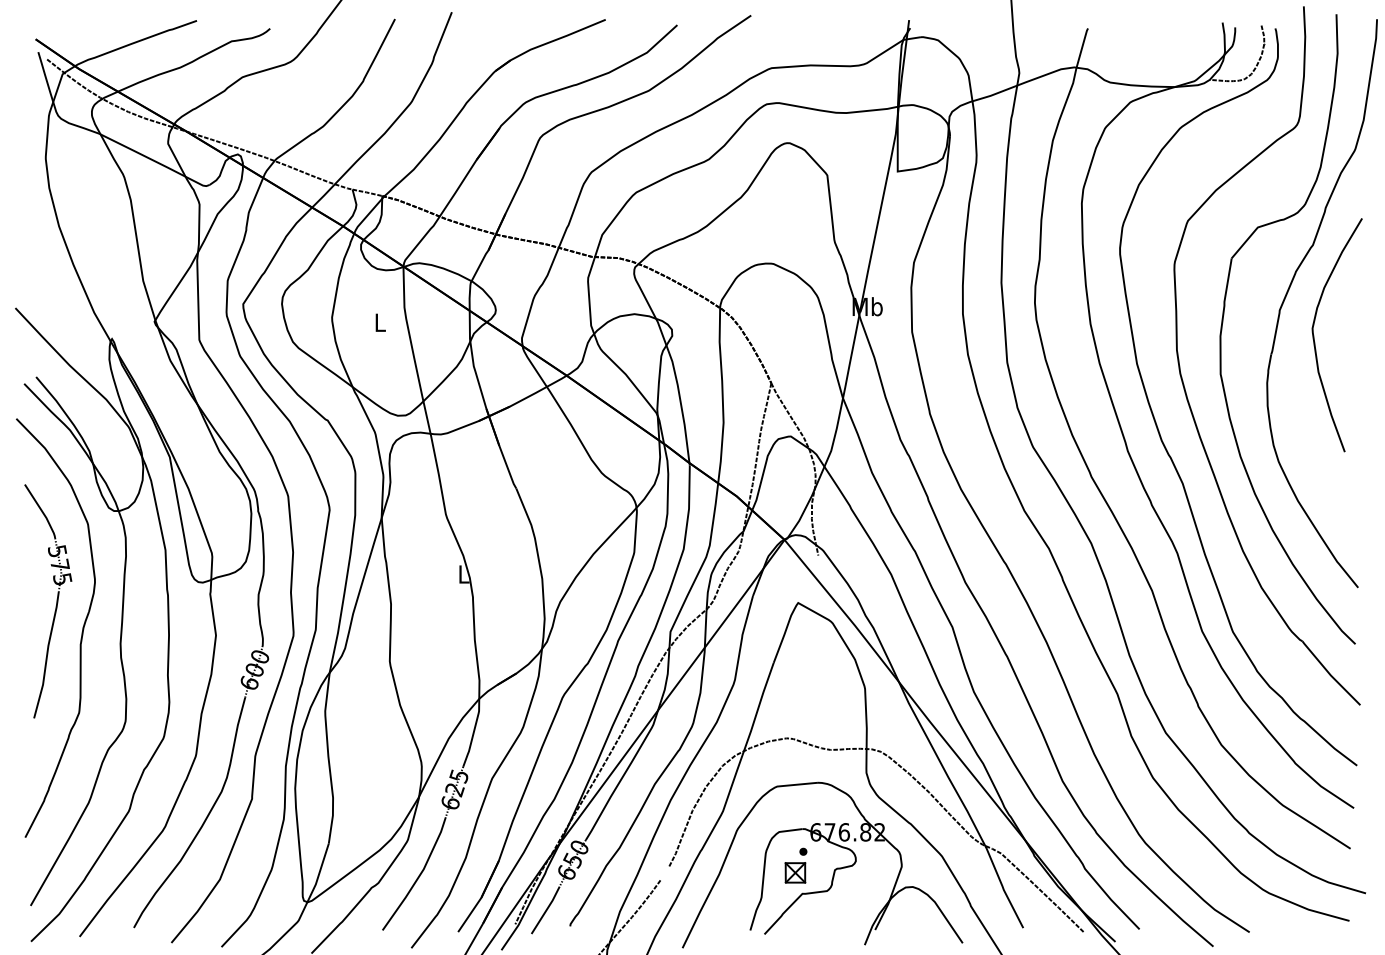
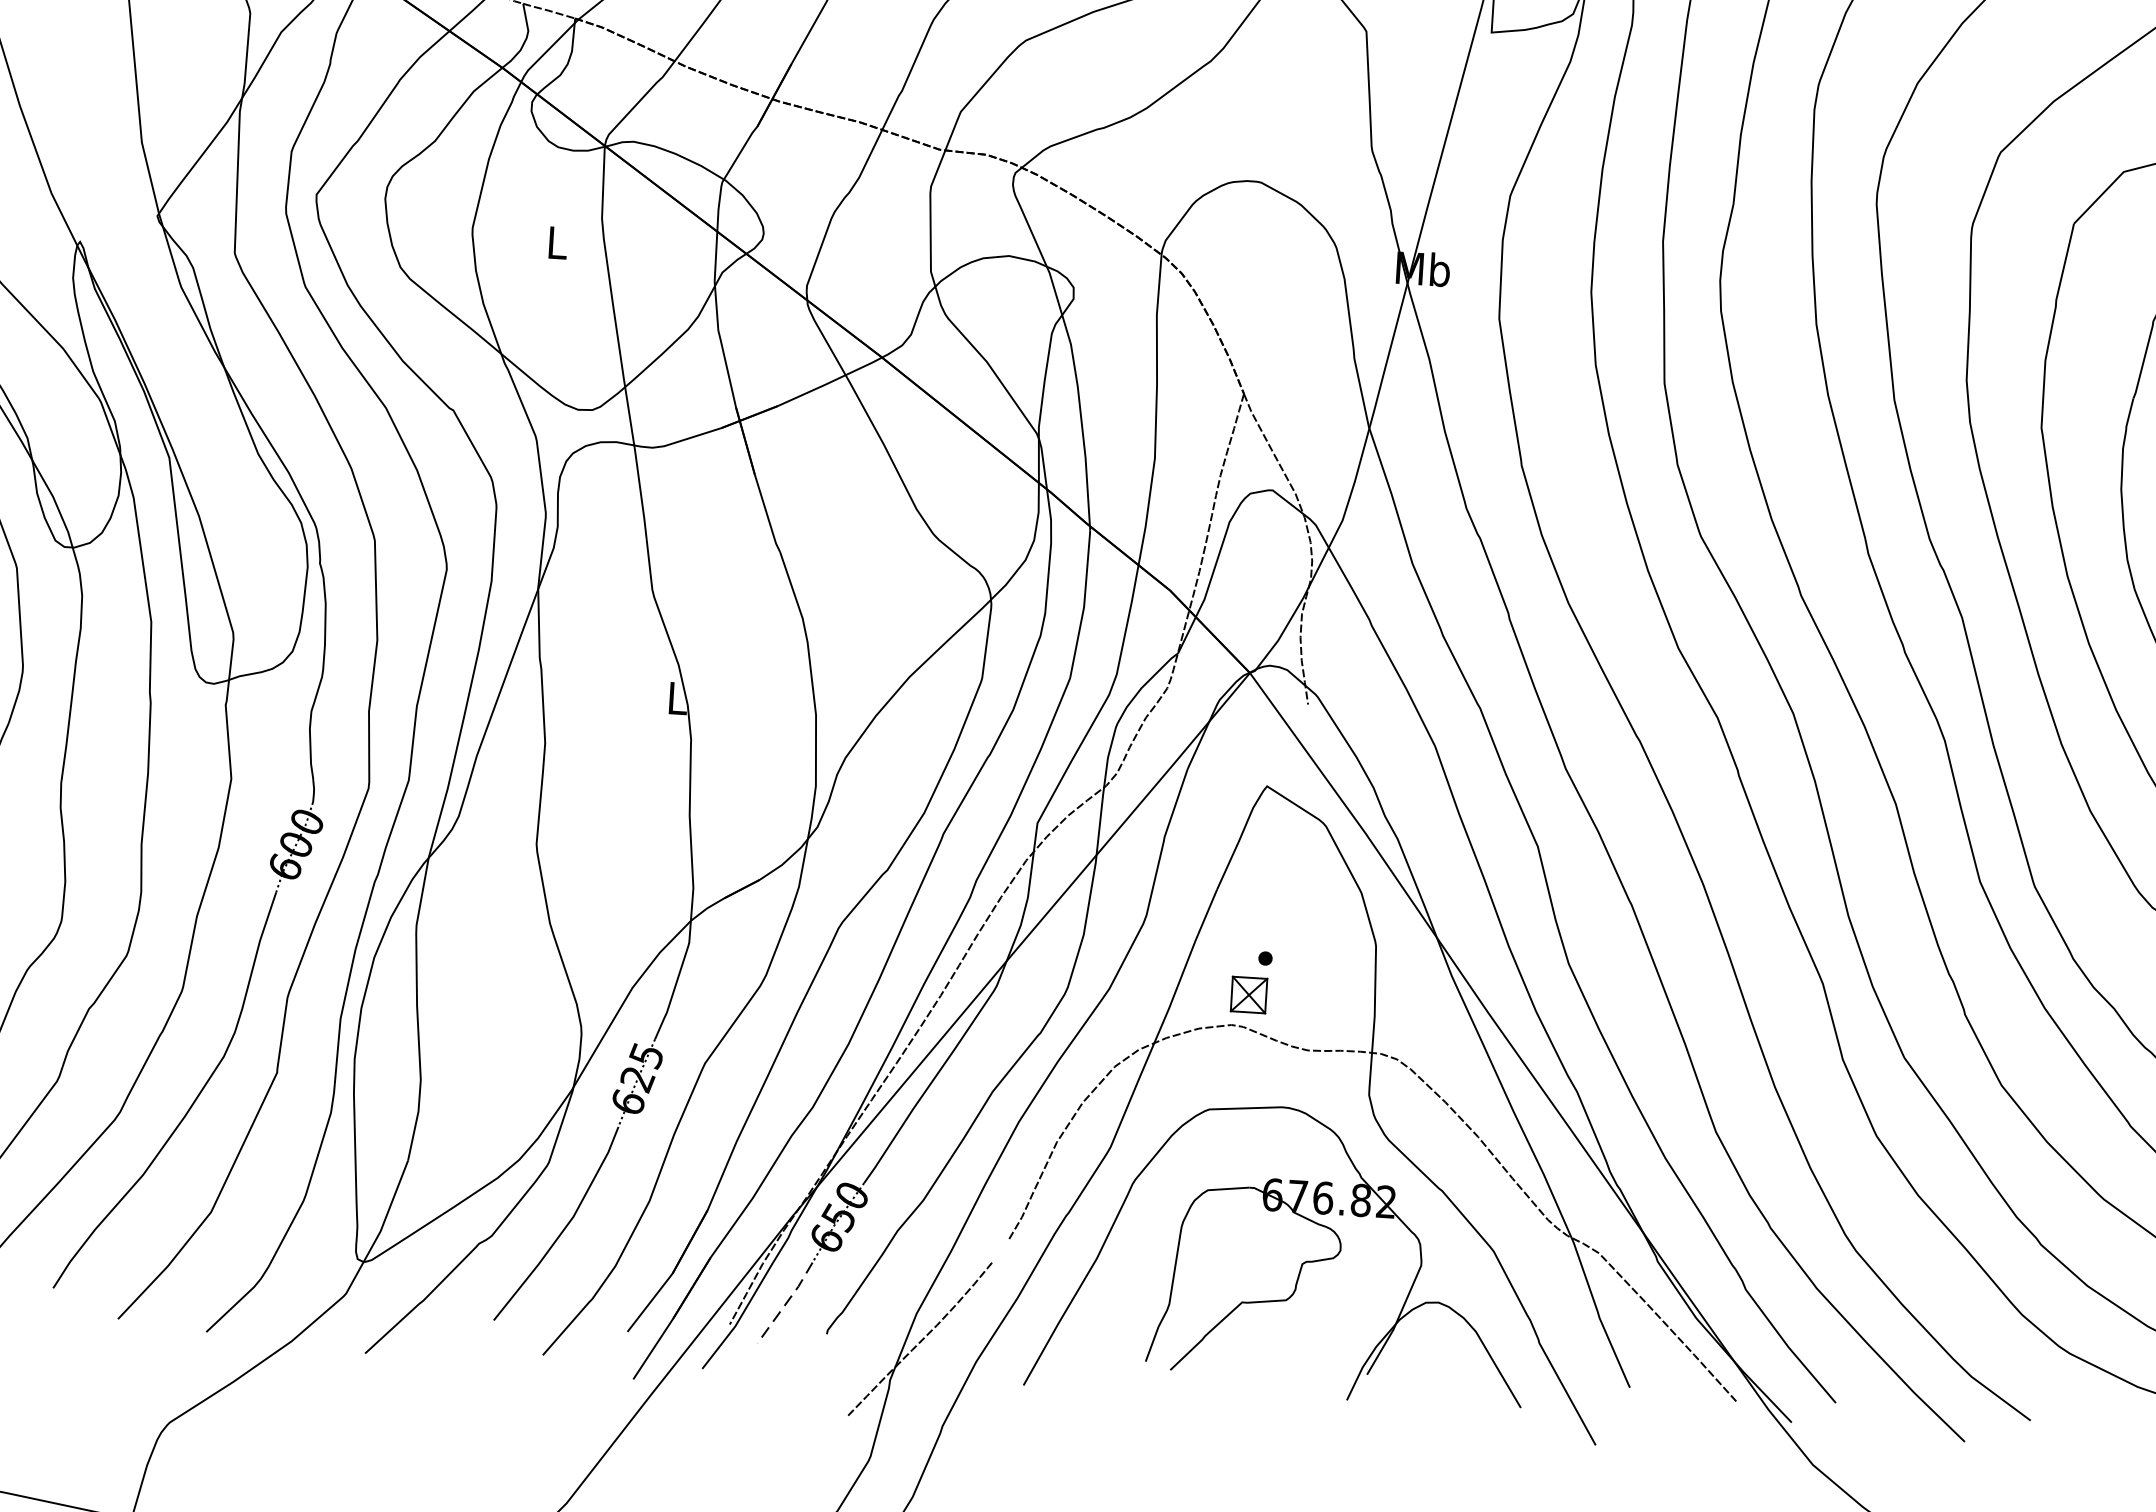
part: (795, 865) -> (1249, 981), moved
line: (546, 910) -> (786, 1303), solid -> dashed

